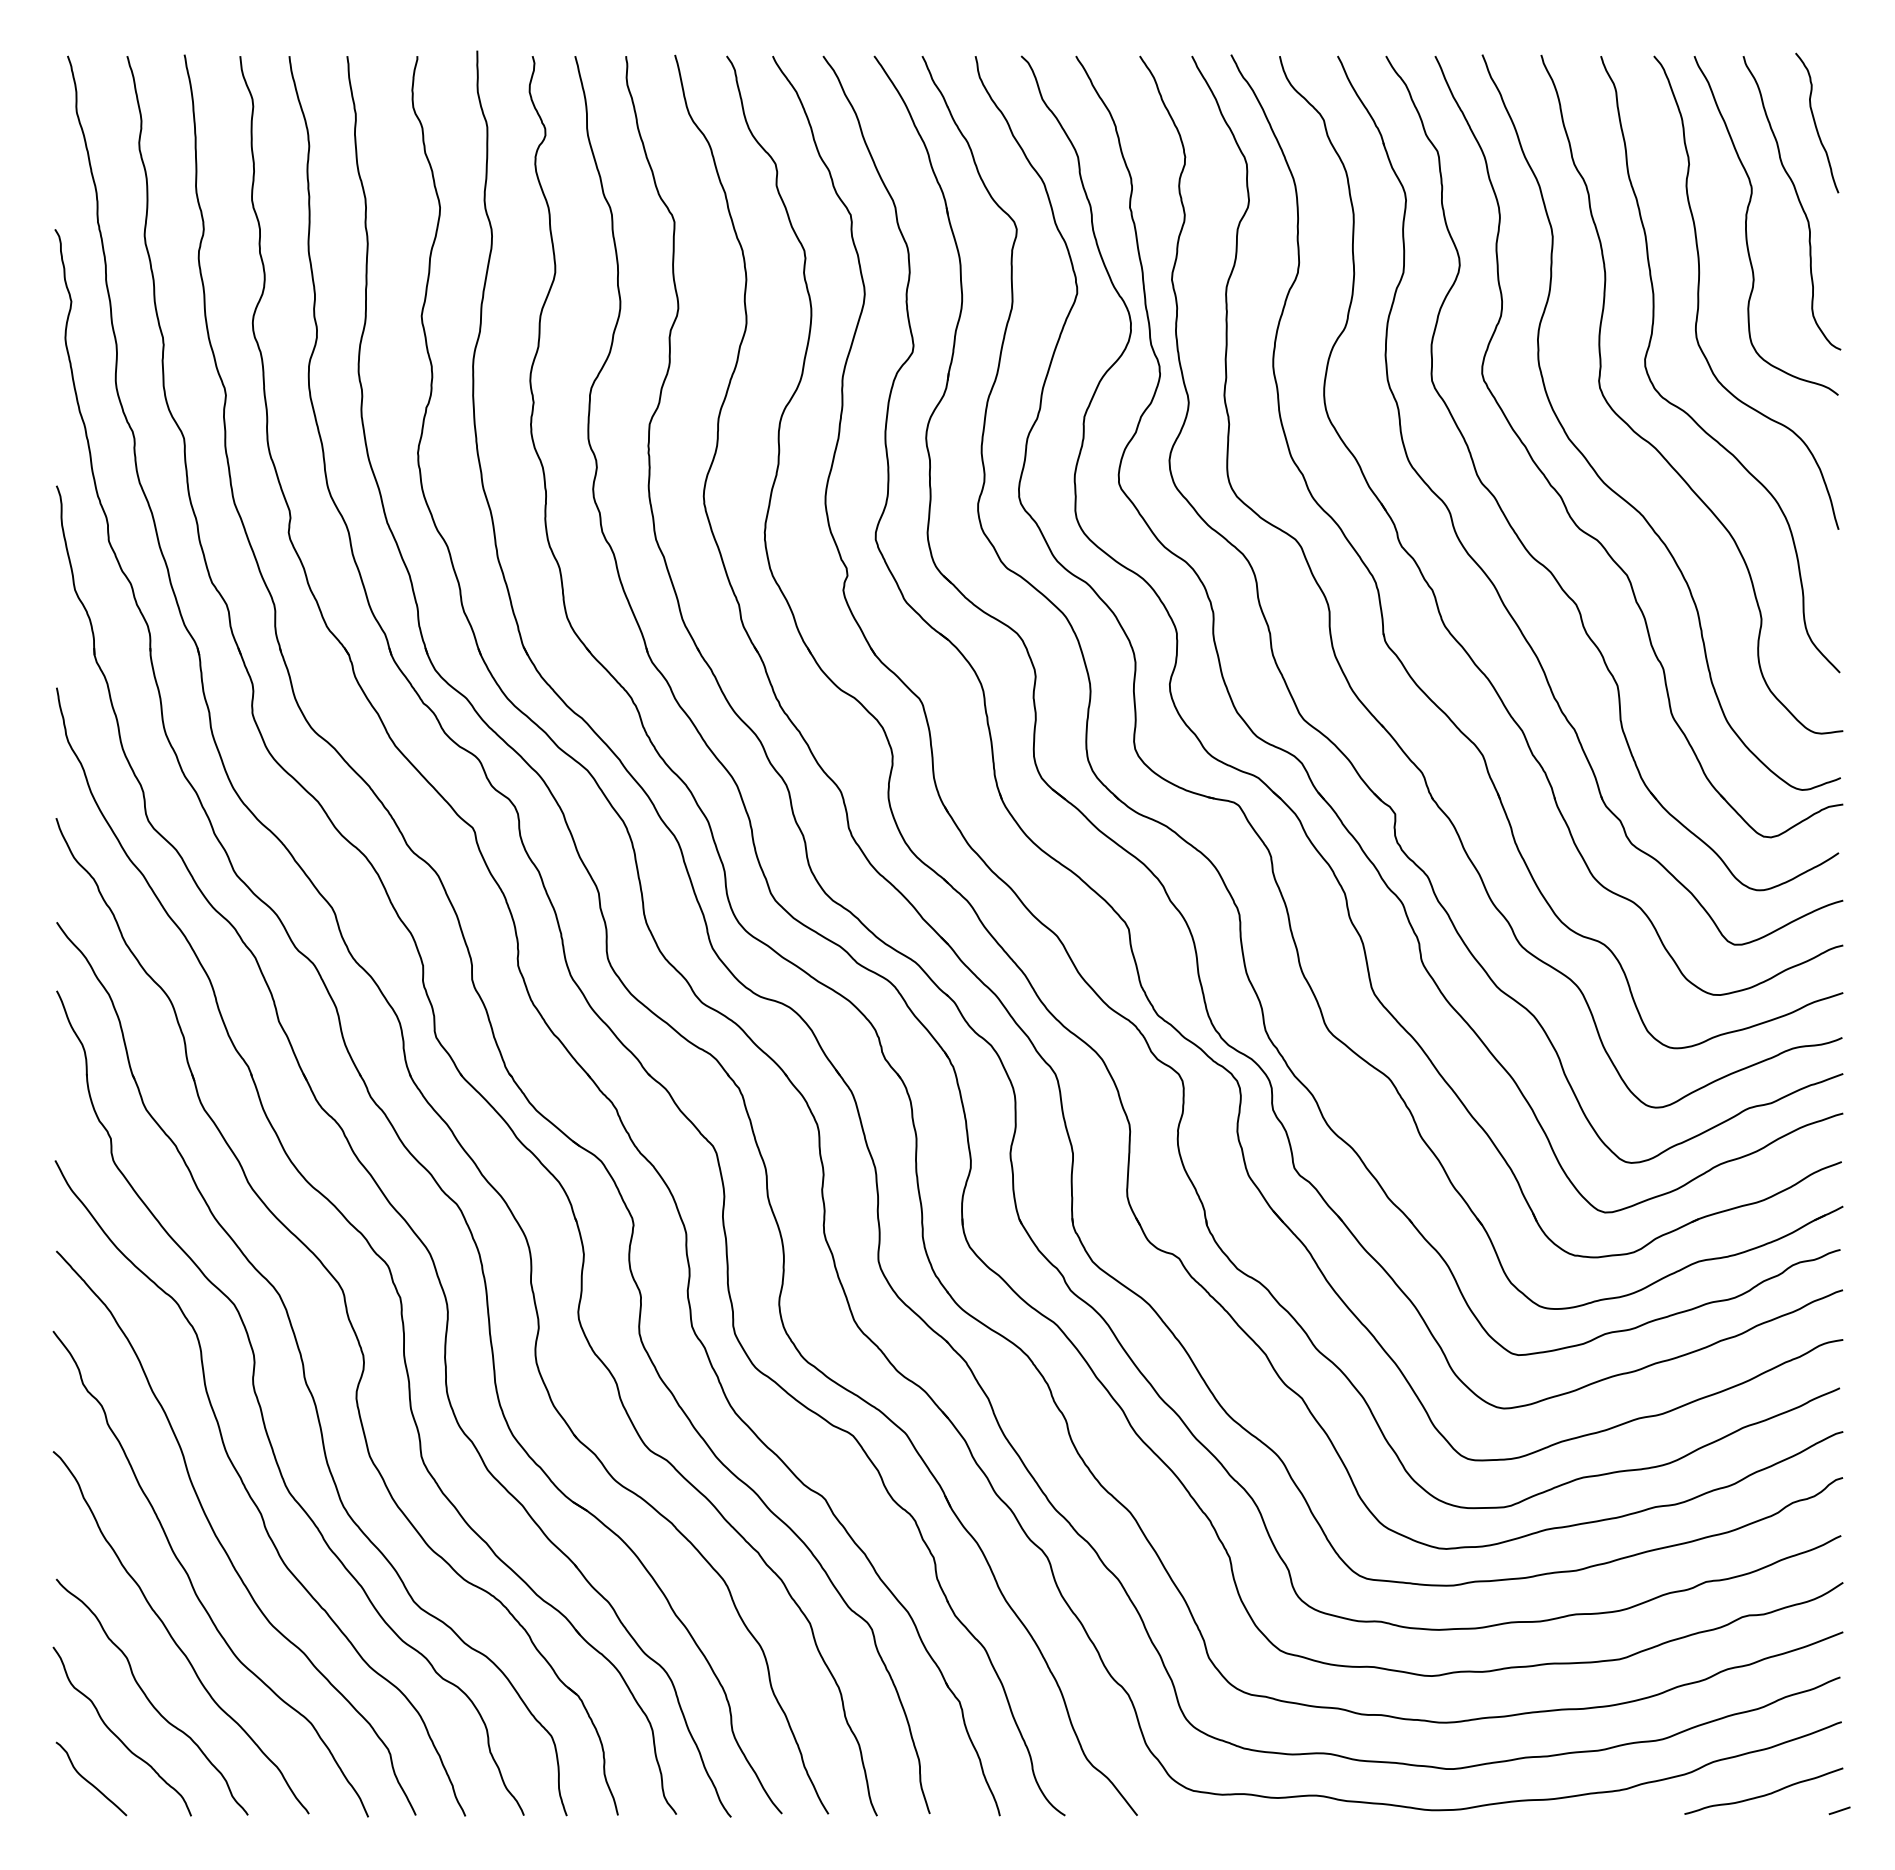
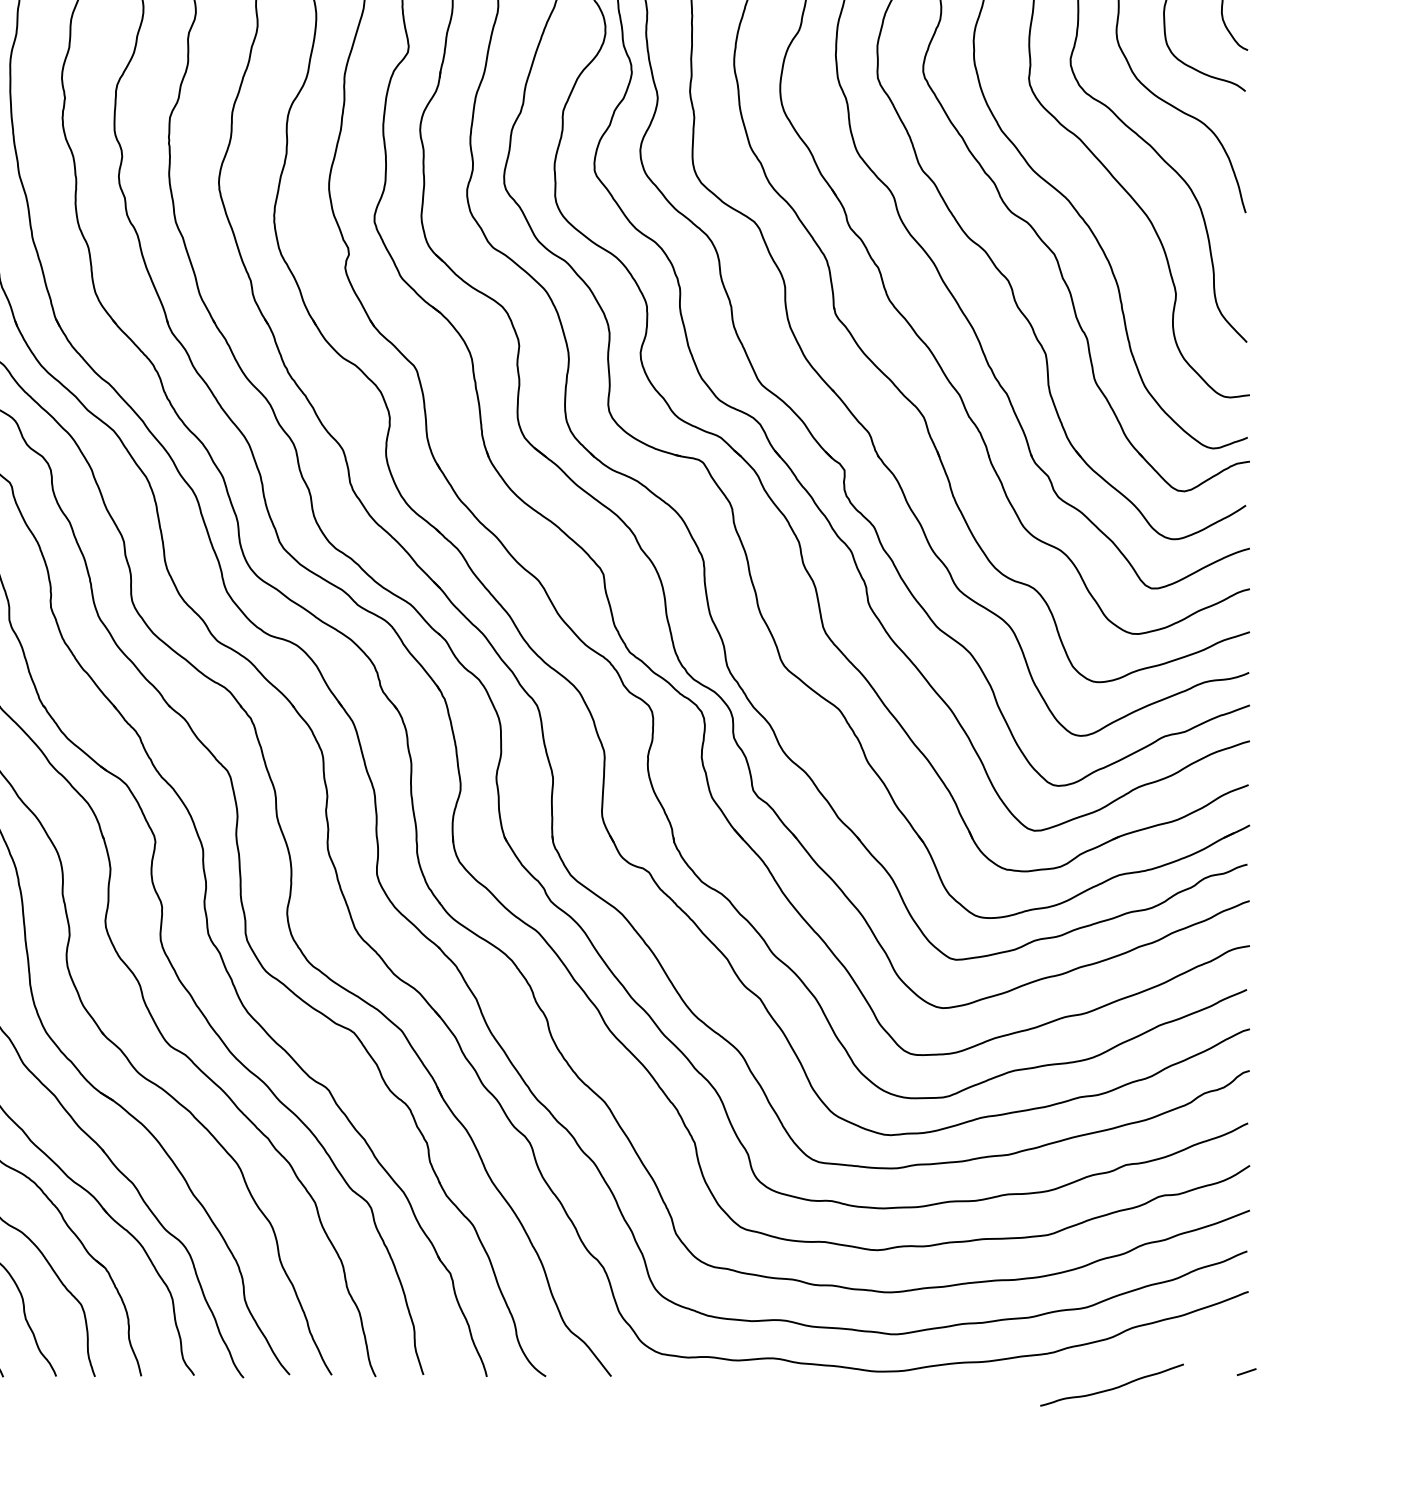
curve: (1764, 1794) -> (1112, 1388), moved

